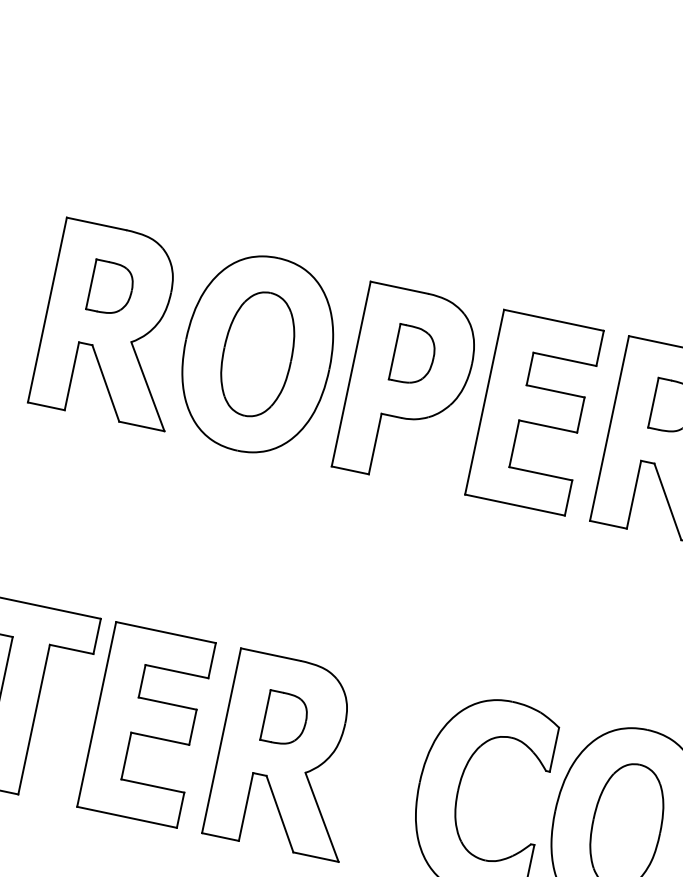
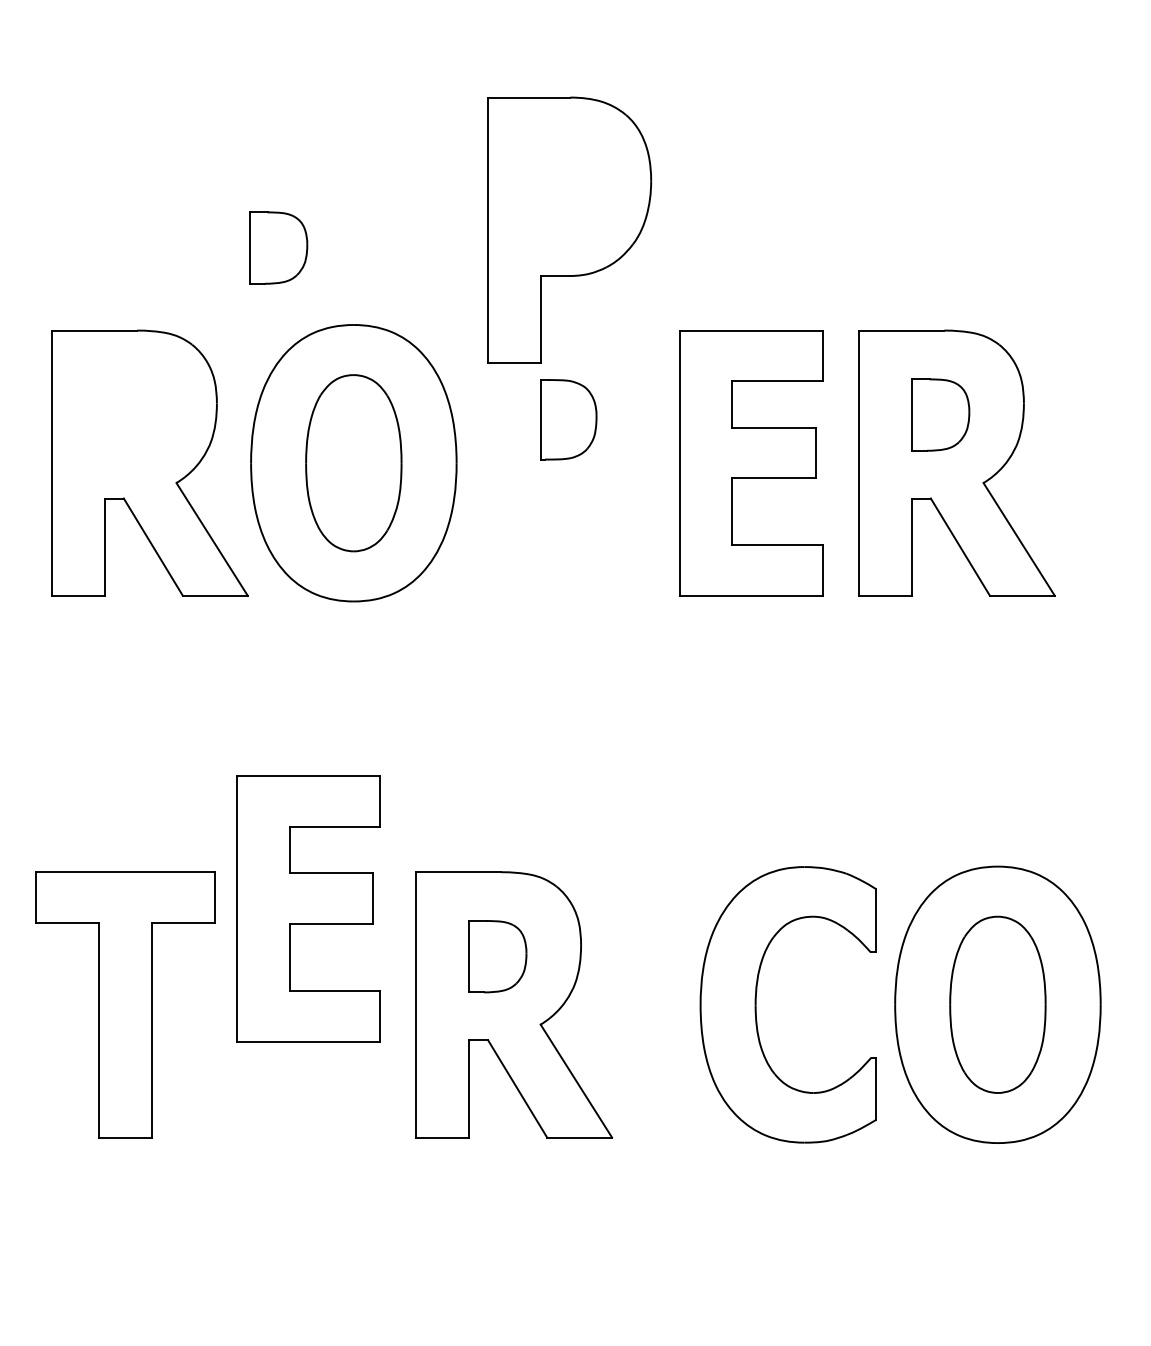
part: (111, 288) -> (278, 247), moved
part: (408, 385) -> (569, 229), moved
part: (146, 724) -> (308, 908), moved

